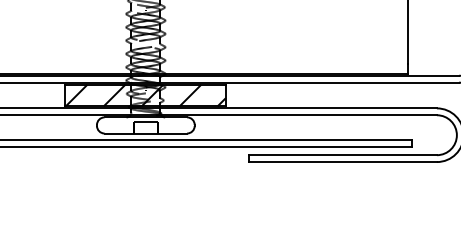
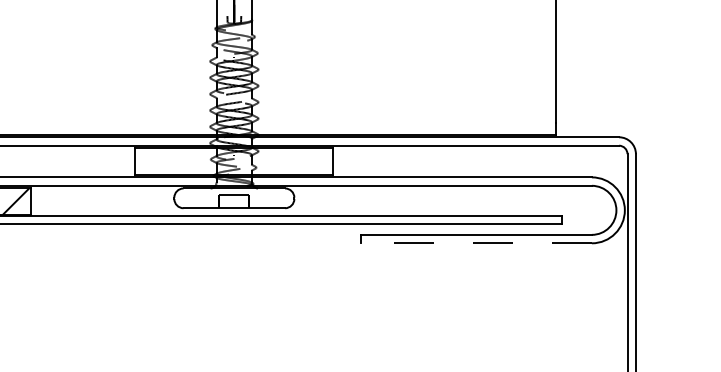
hatch: (145, 95) -> (234, 161), removed
line: (342, 162) -> (475, 243), solid -> dashed

